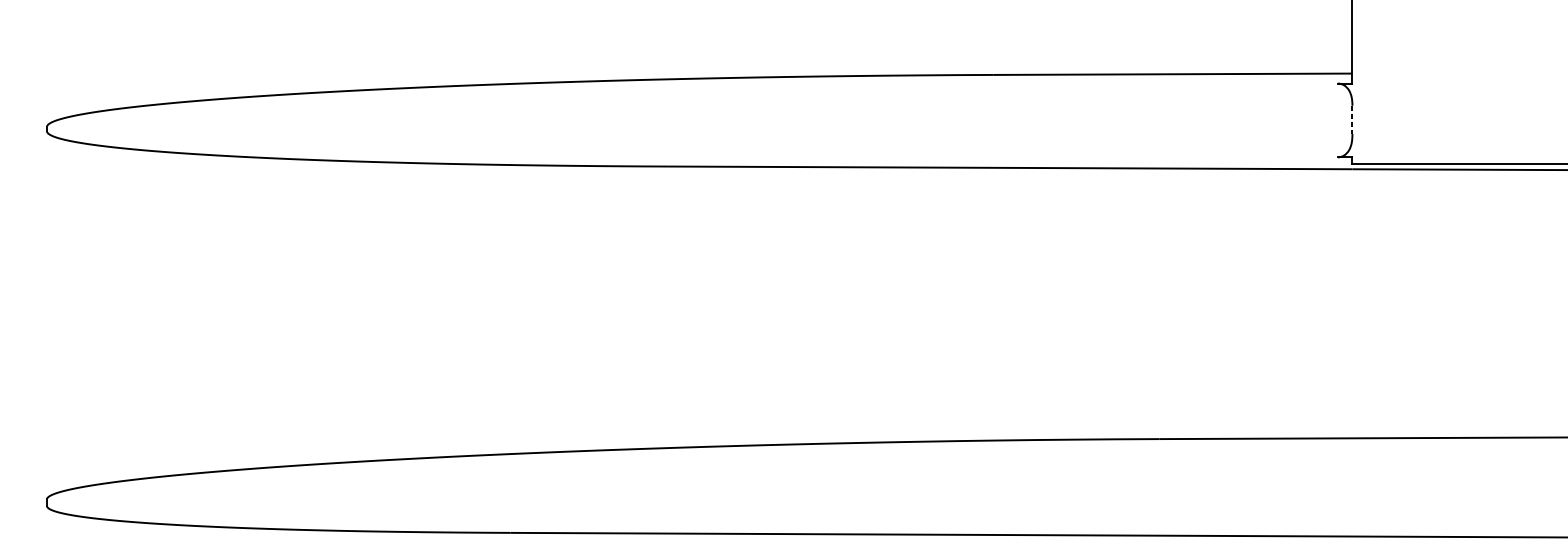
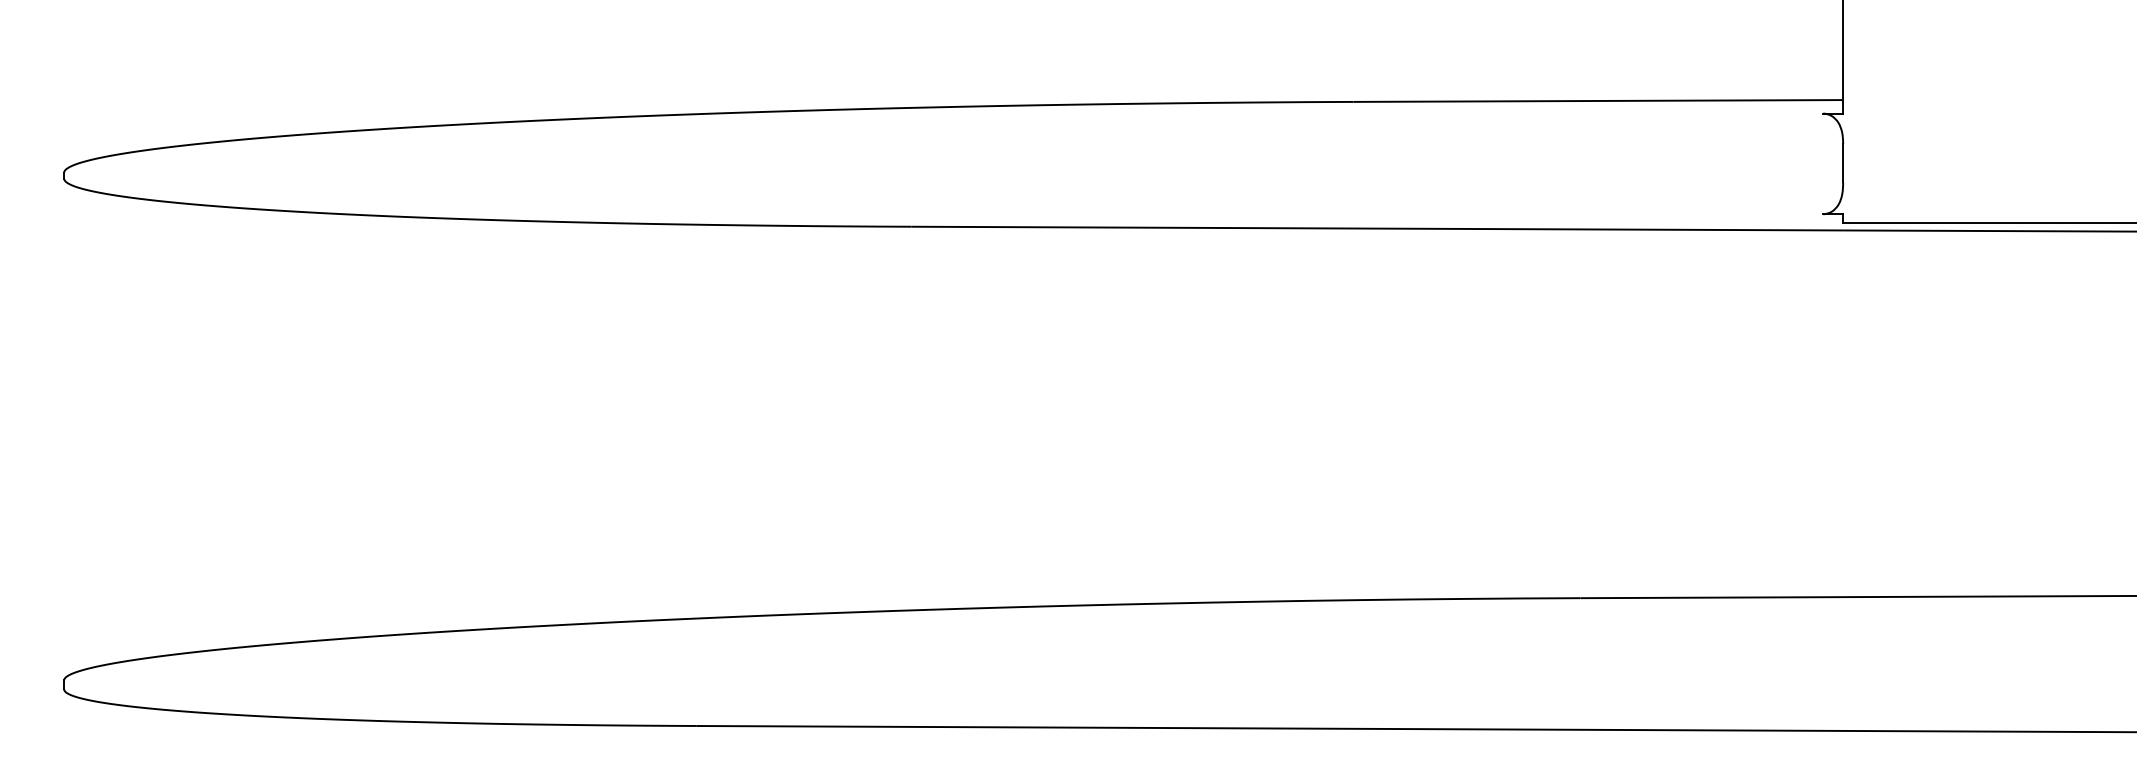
line: (1352, 120) -> (1843, 163), dashed -> solid

